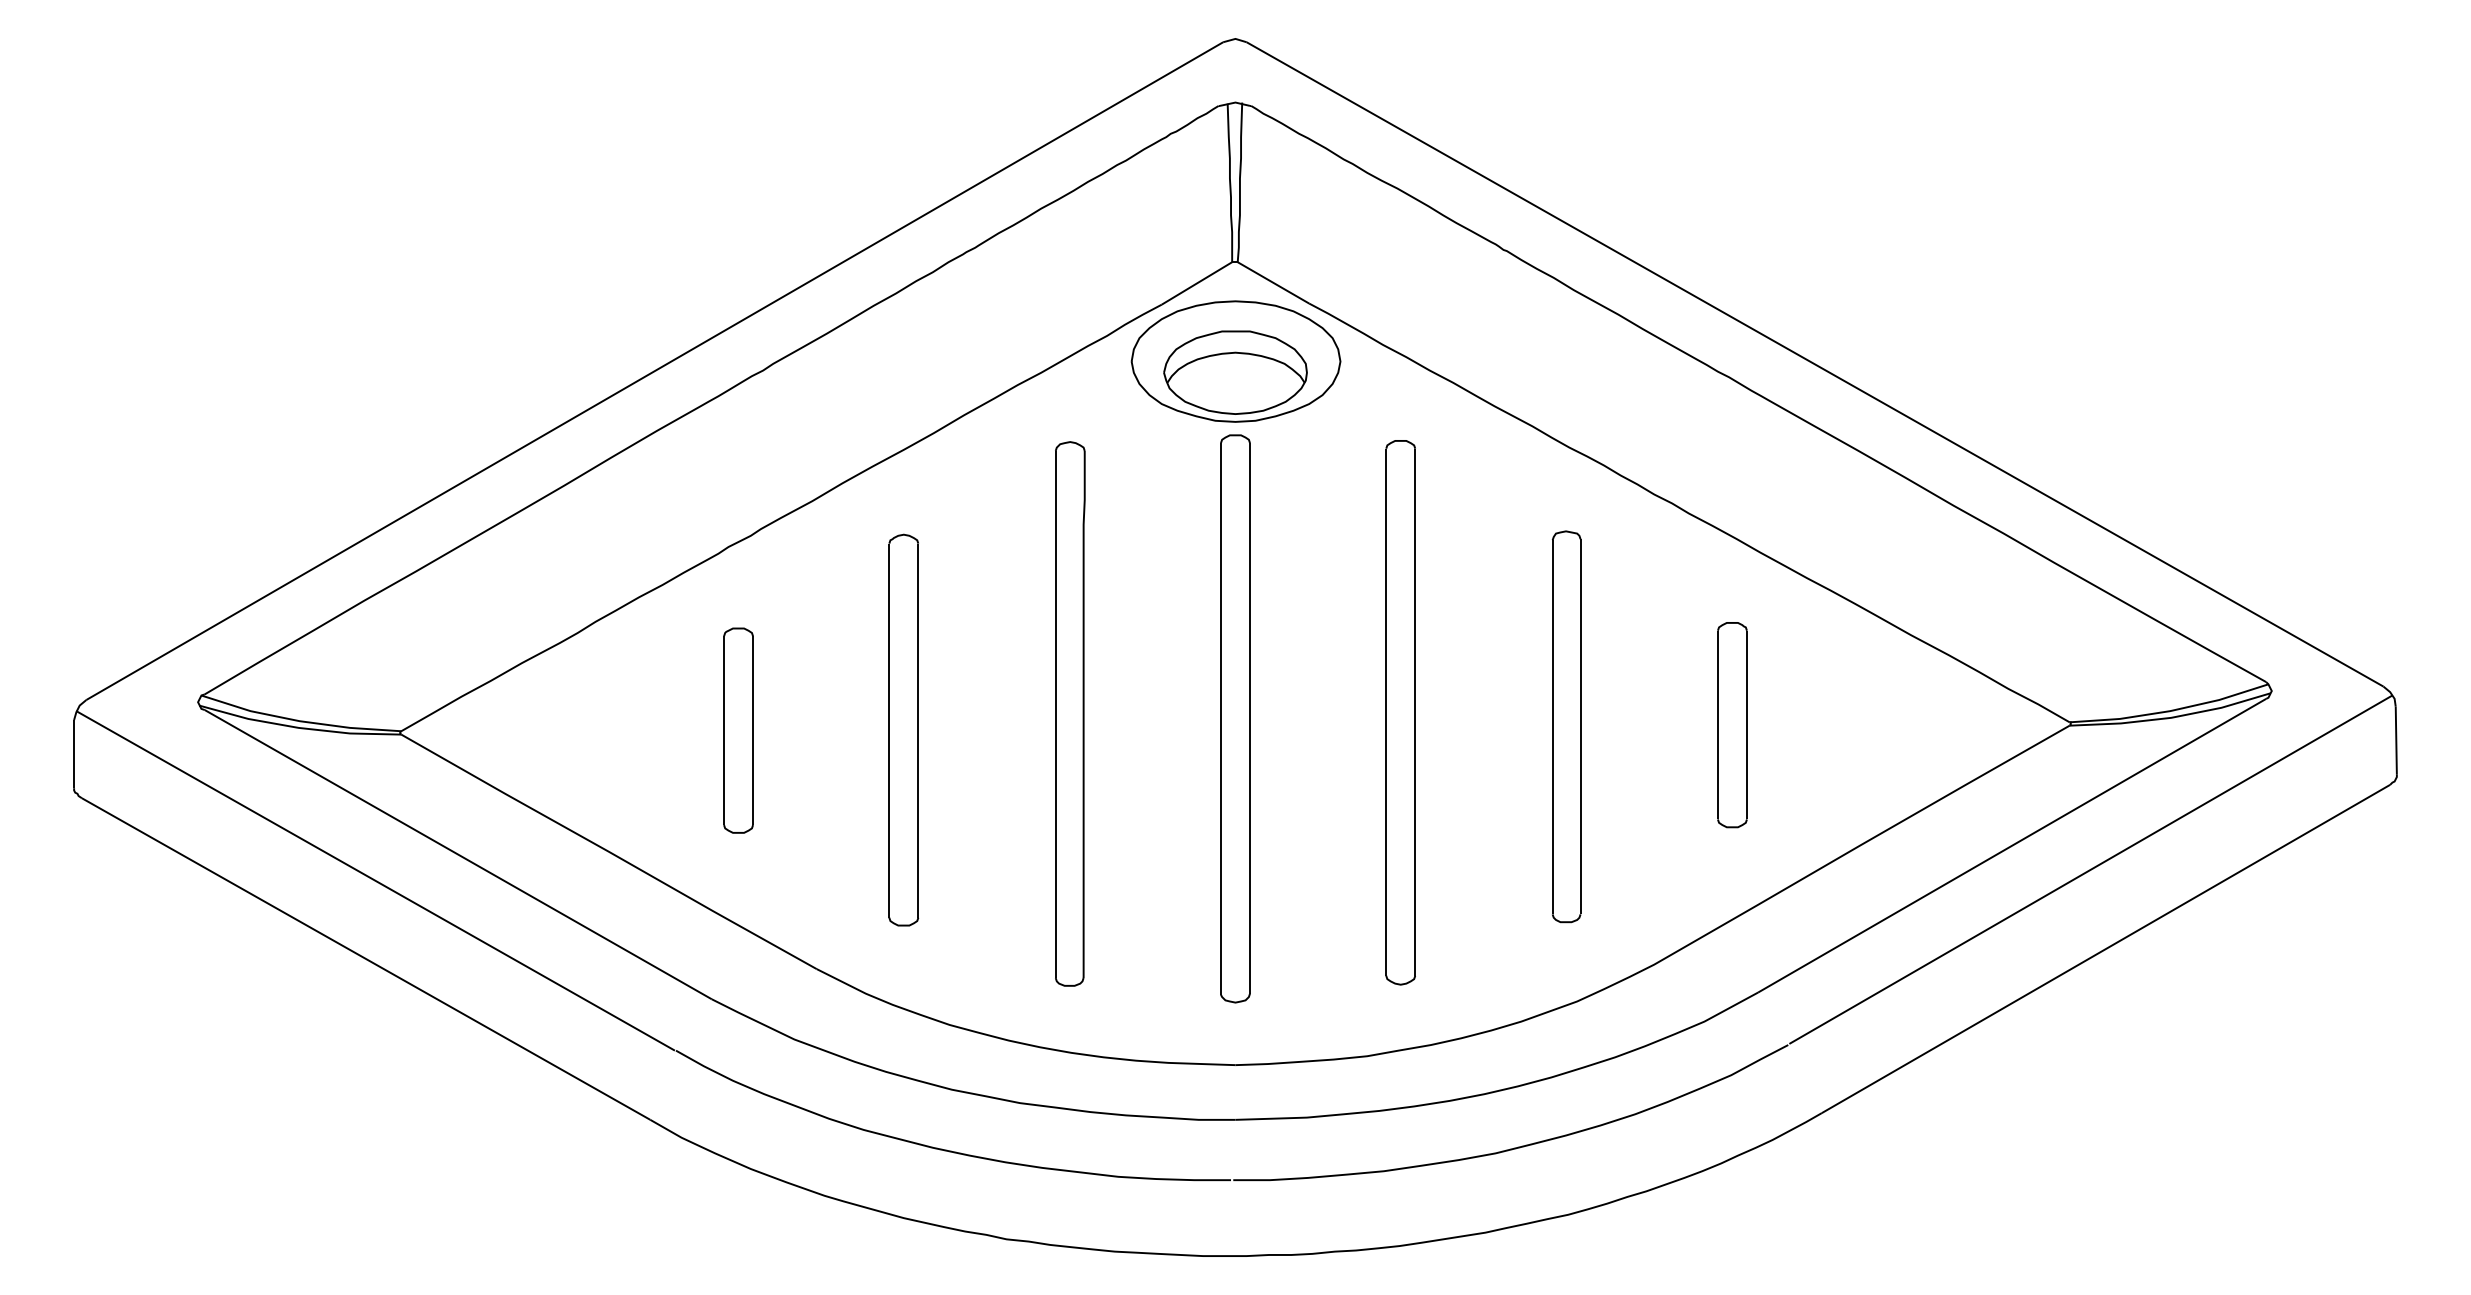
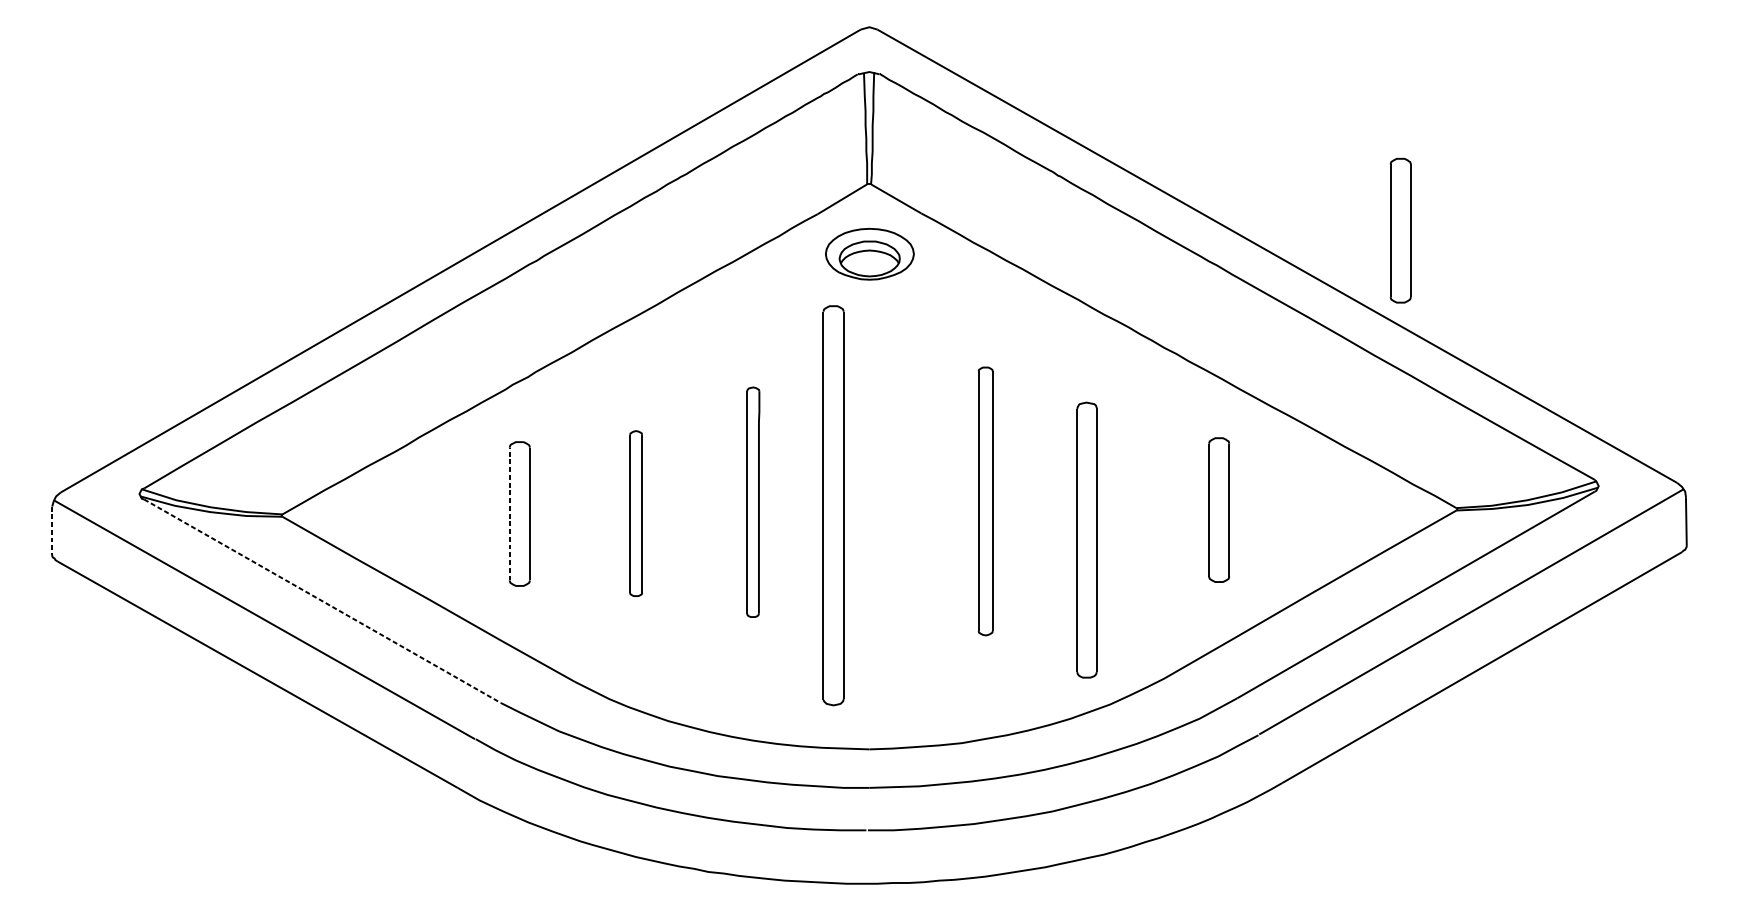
part: (1990, 328) -> (1400, 231), added
part: (1235, 361) -> (869, 254), size x0.6
part: (1400, 712) -> (985, 501), size x0.7
part: (1070, 713) -> (753, 501), size x0.6
part: (1235, 718) -> (833, 505), moved
part: (1566, 726) -> (1086, 539), moved
part: (903, 729) -> (635, 513), size x0.6
line: (724, 730) -> (509, 513), solid -> dashed
line: (74, 754) -> (52, 530), solid -> dashed
line: (458, 854) -> (322, 601), solid -> dashed

